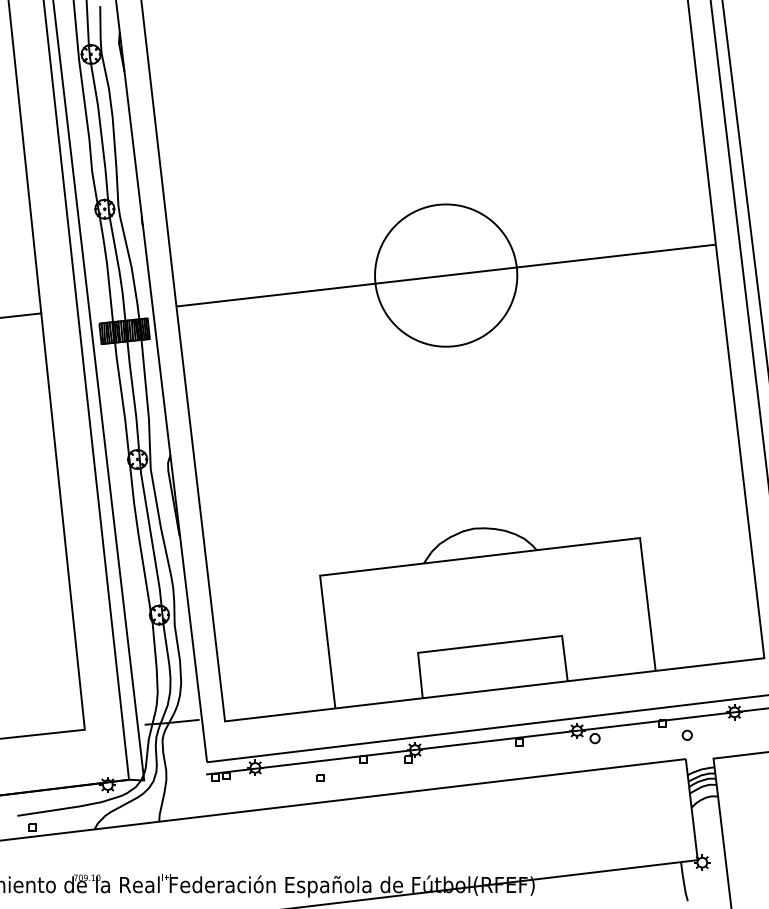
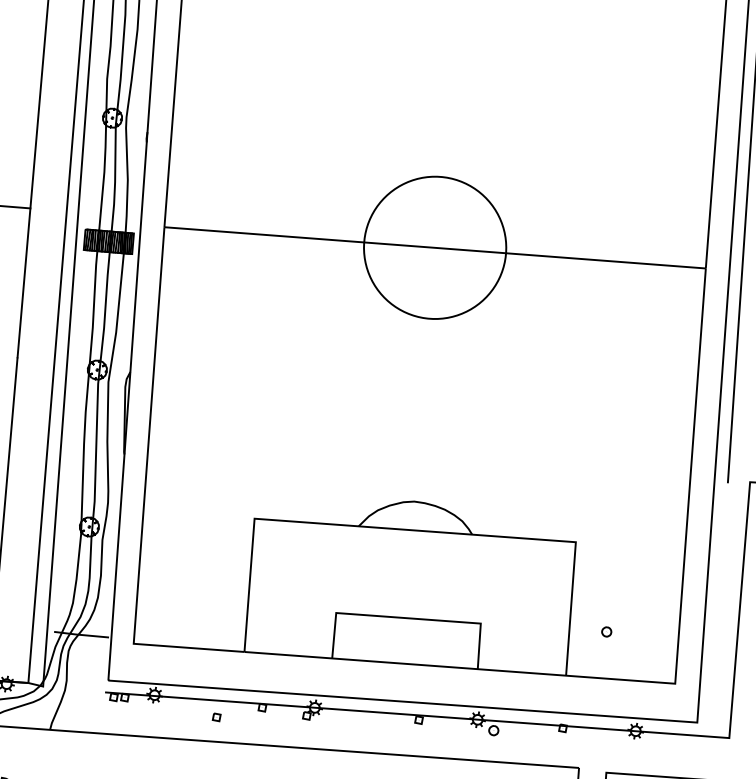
part: (686, 734) -> (606, 631), moved

